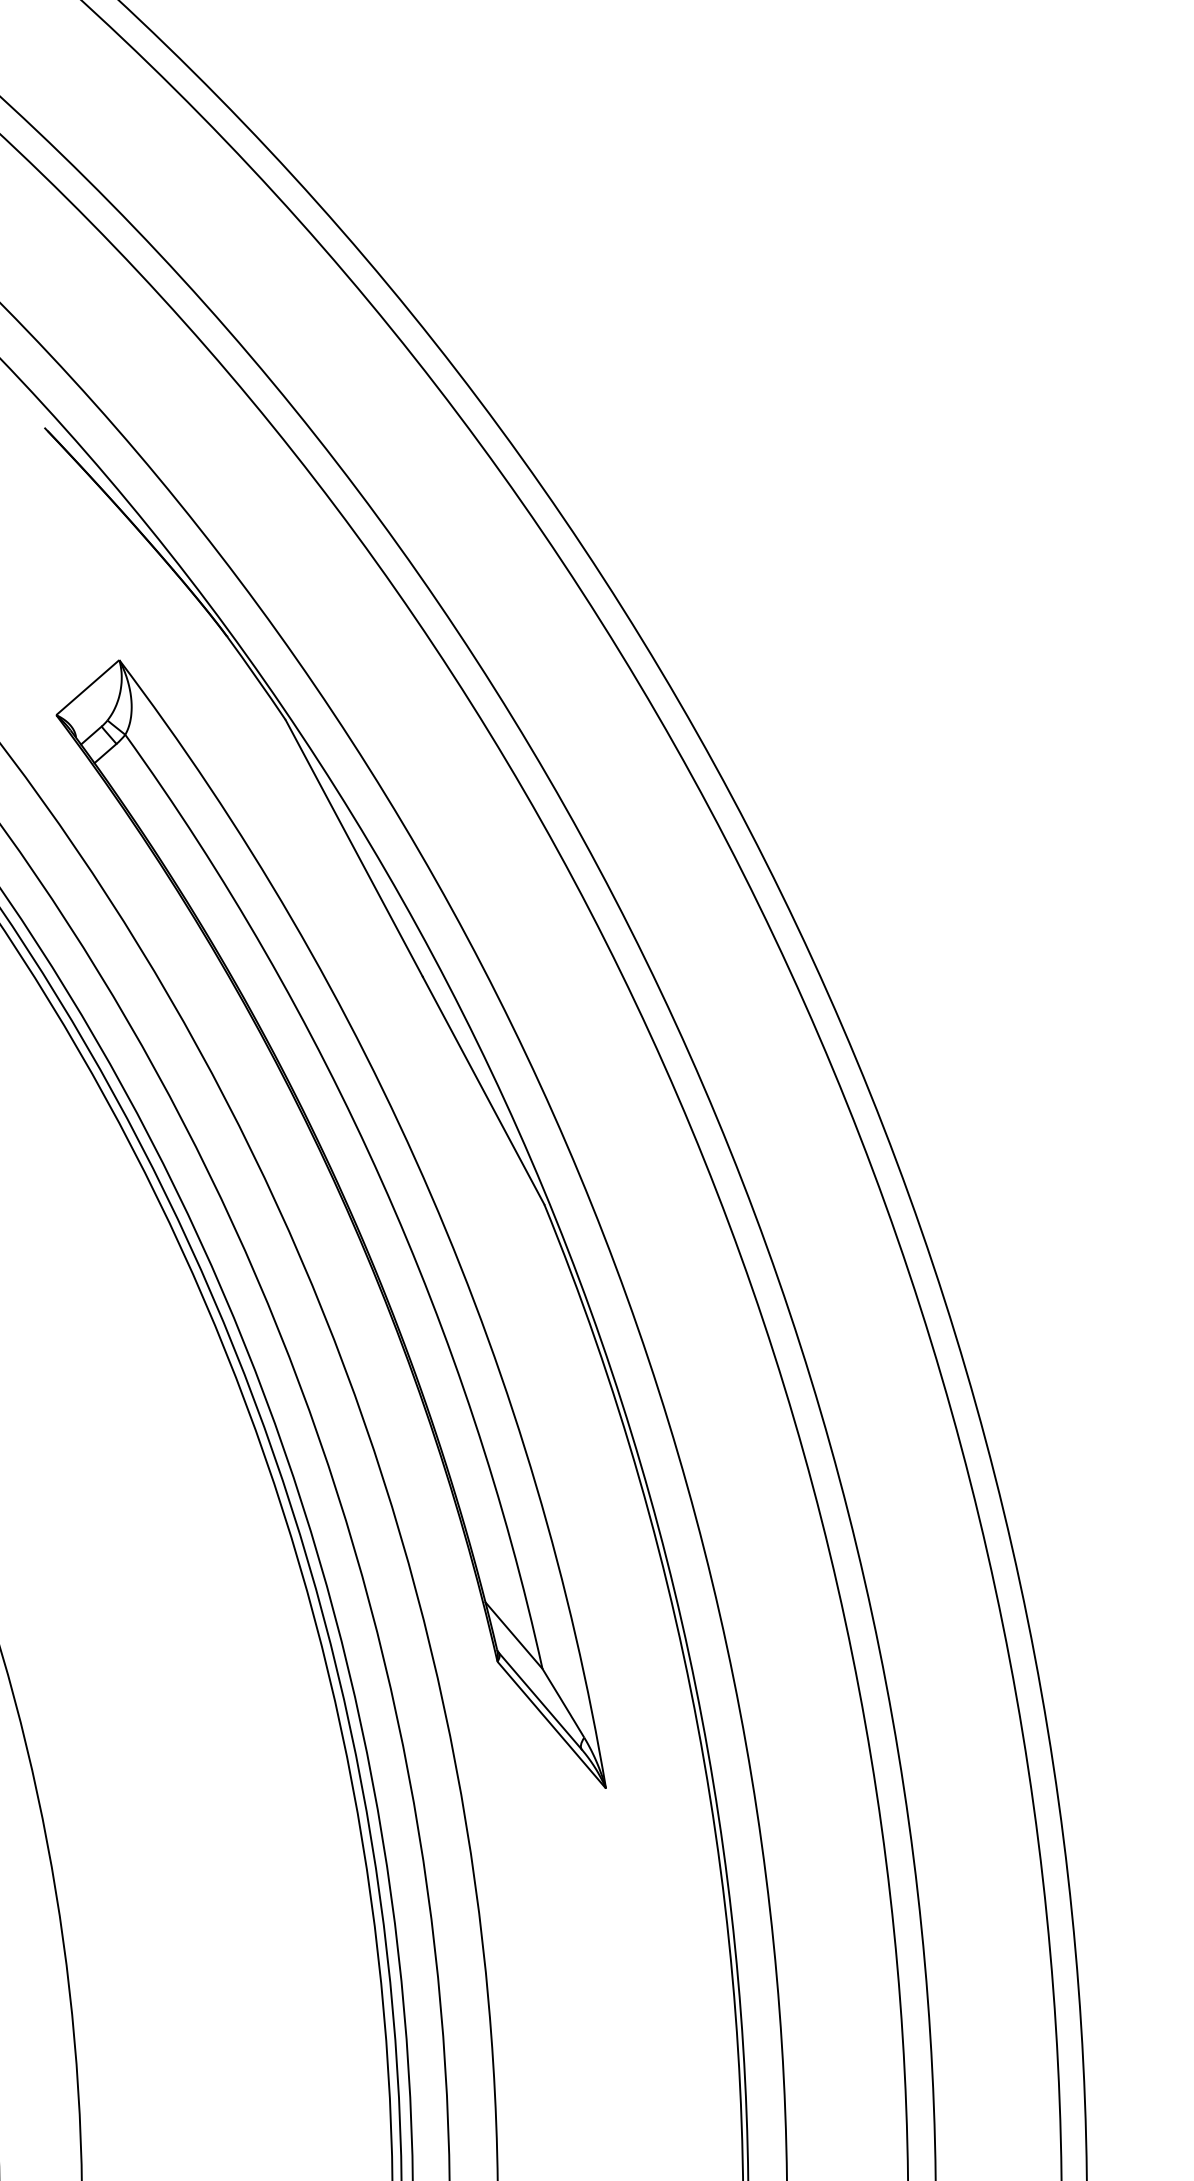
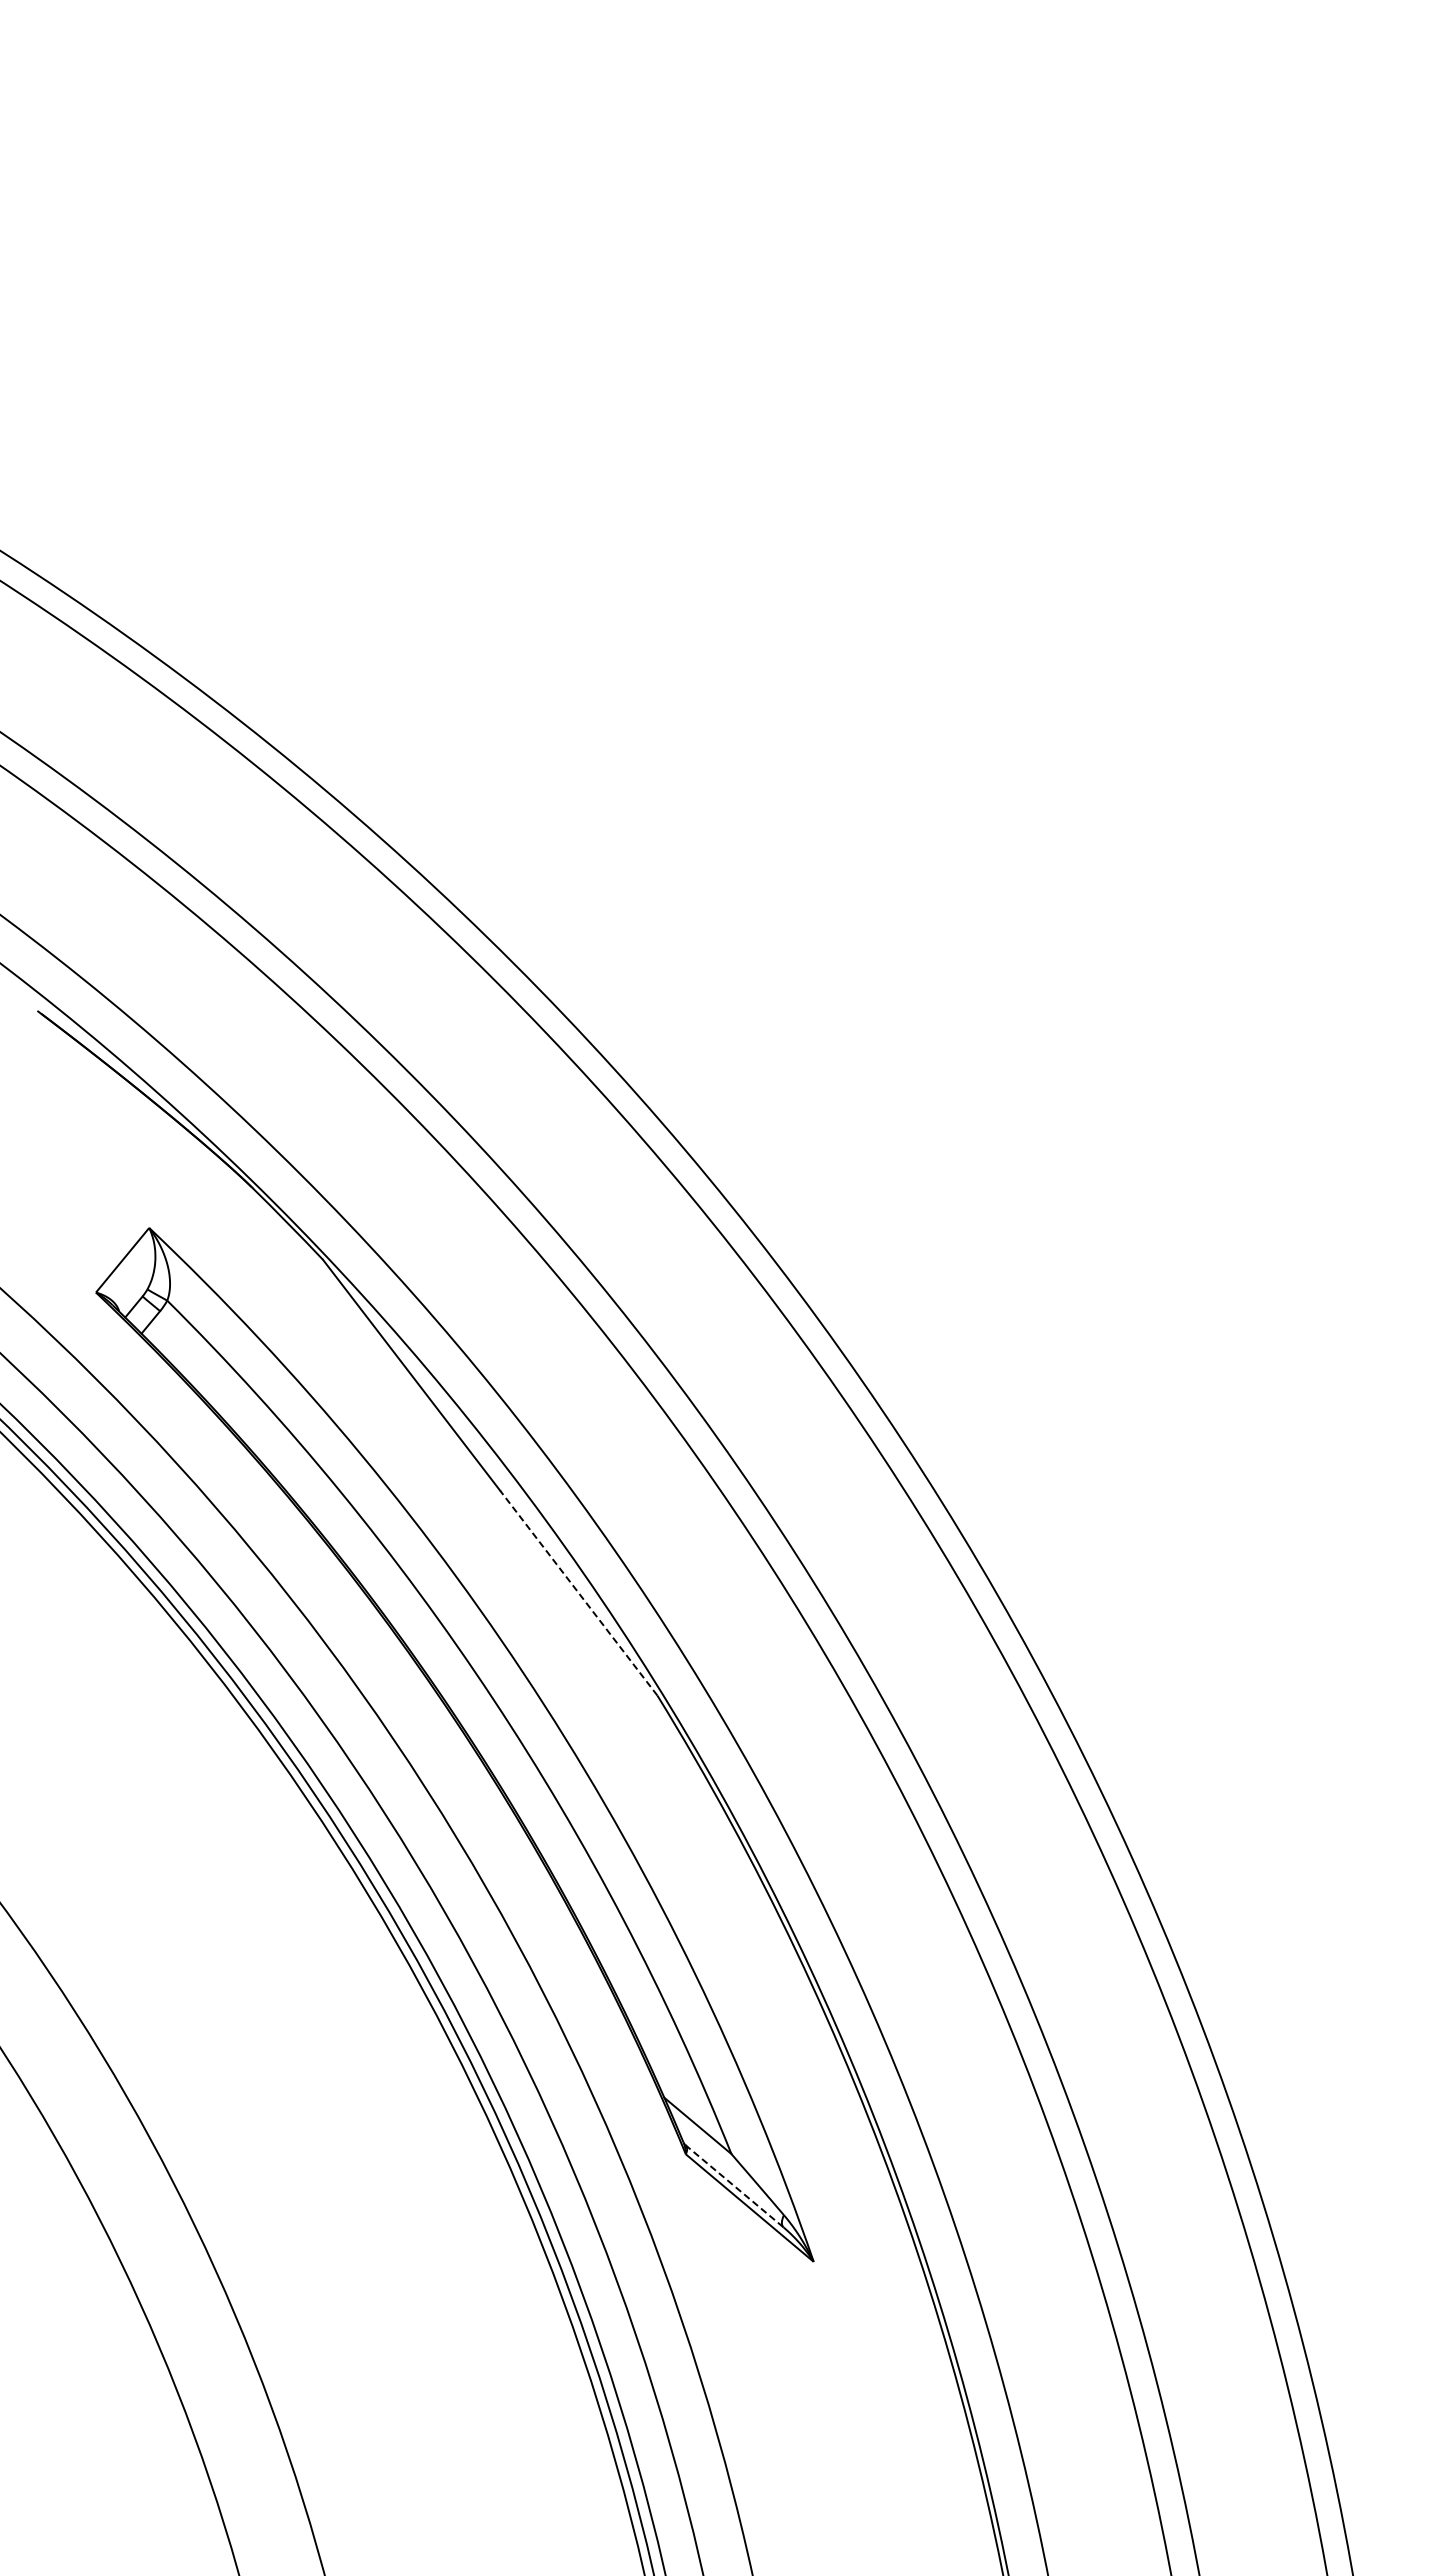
line: (483, 1090) -> (578, 1593), solid -> dashed
line: (540, 1701) -> (734, 2186), solid -> dashed

